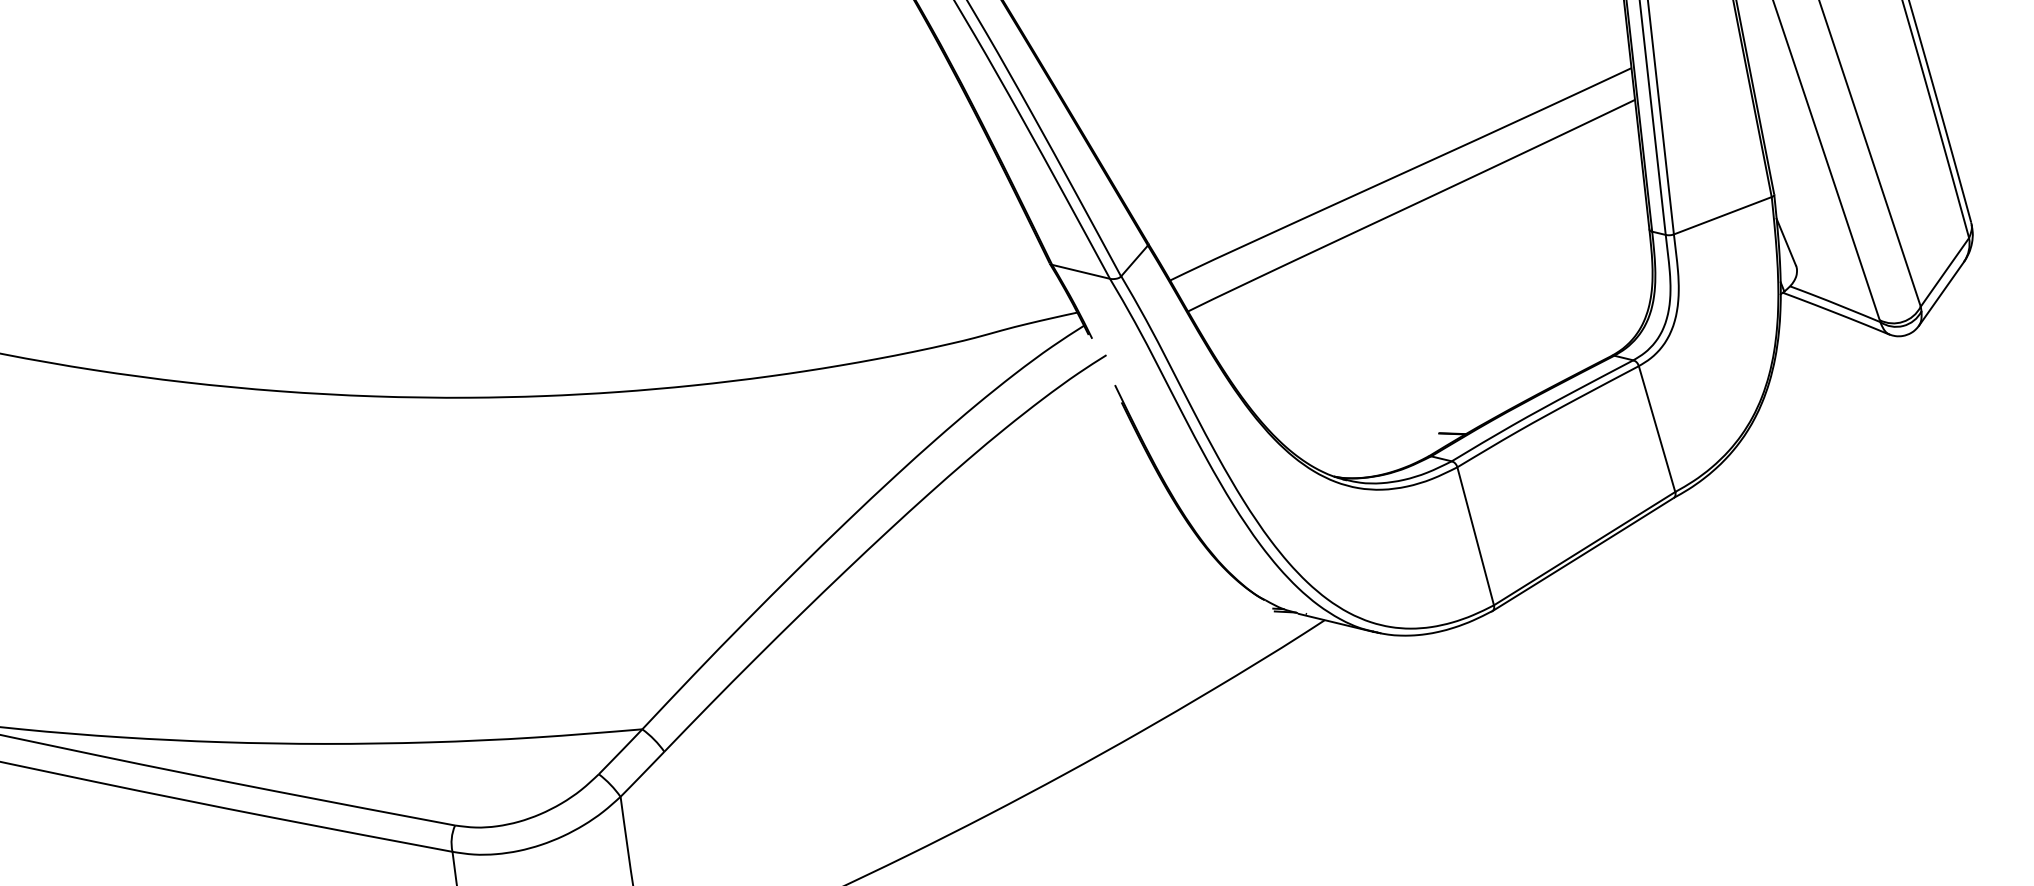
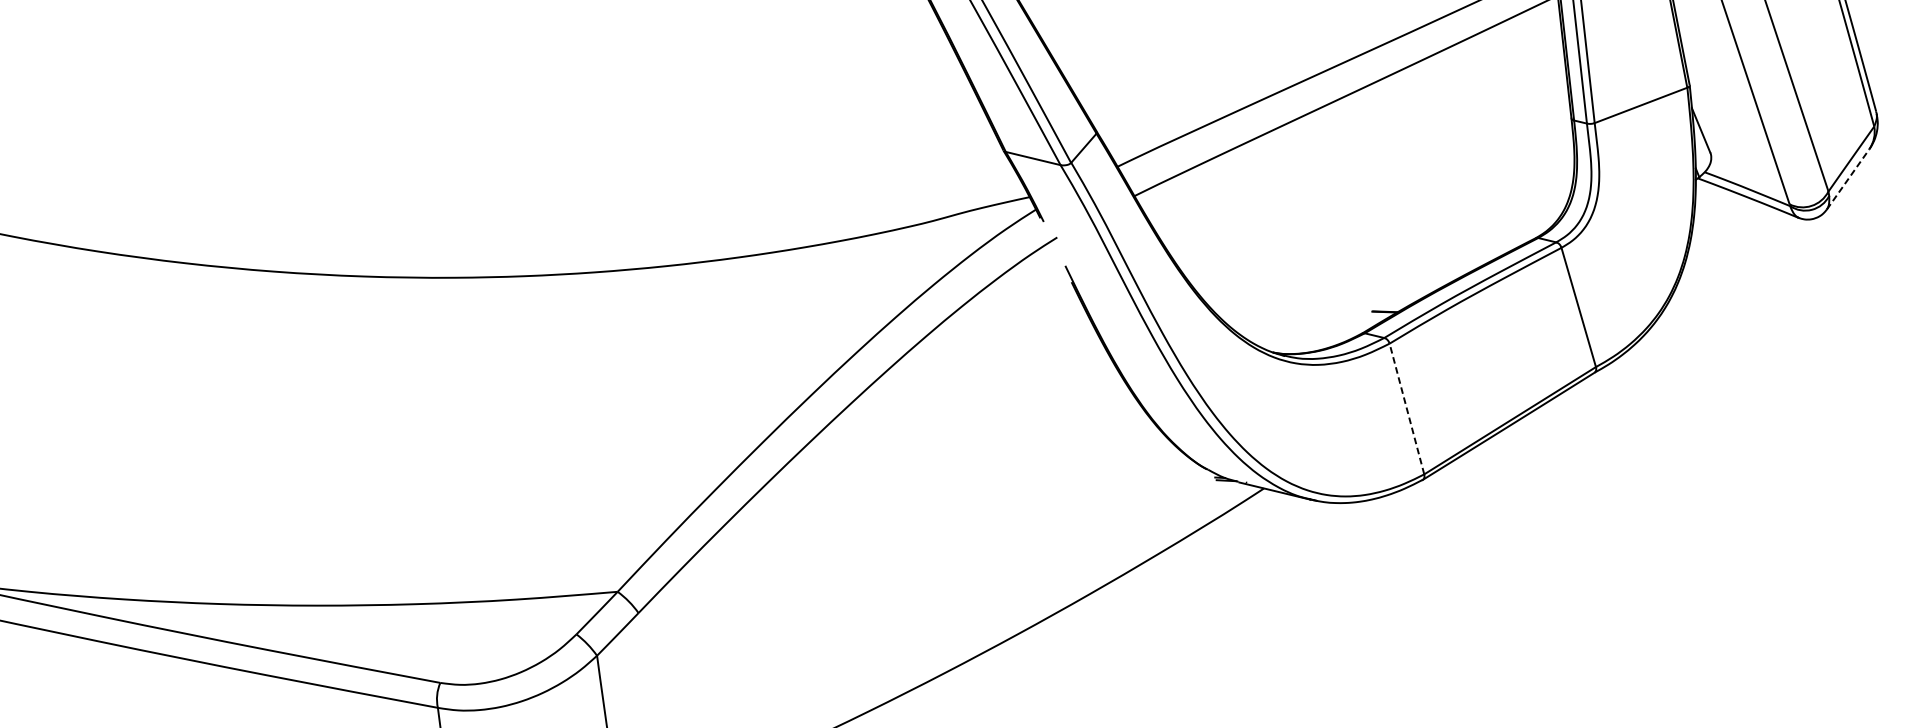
line: (1941, 293) -> (1848, 179), solid -> dashed
line: (1475, 535) -> (1406, 408), solid -> dashed

